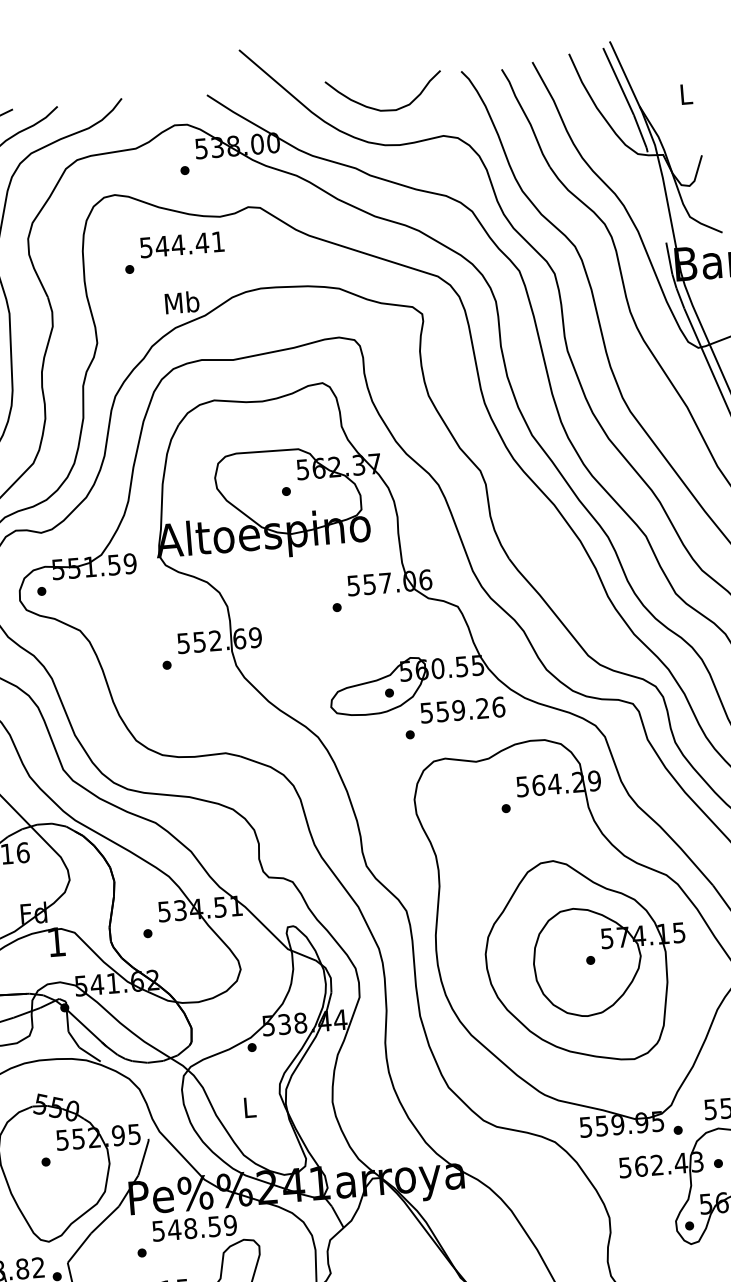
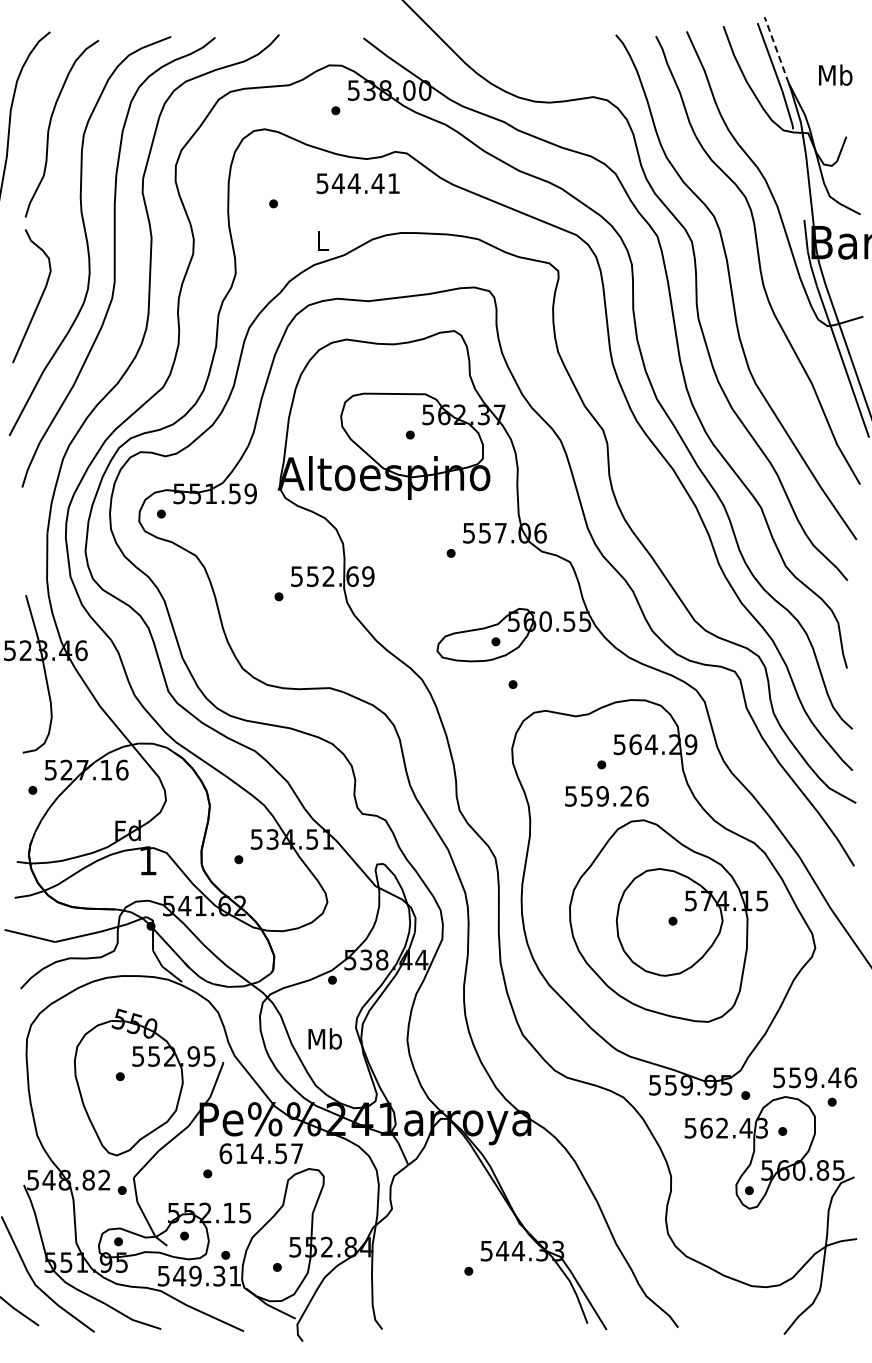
line: (624, 73) -> (776, 49), solid -> dashed
text: (685, 93) -> (835, 74), L -> Mb
curve: (384, 109) -> (537, 66), removed
text: (181, 244) -> (357, 183), moved
text: (182, 302) -> (322, 240), Mb -> L
text: (462, 710) -> (606, 796), moved
text: (248, 1106) -> (324, 1038), L -> Mb
text: (194, 1228) -> (261, 1153), 548.59 -> 614.57

